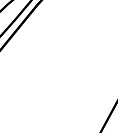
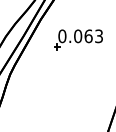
part: (77, 34) -> (78, 39), added

